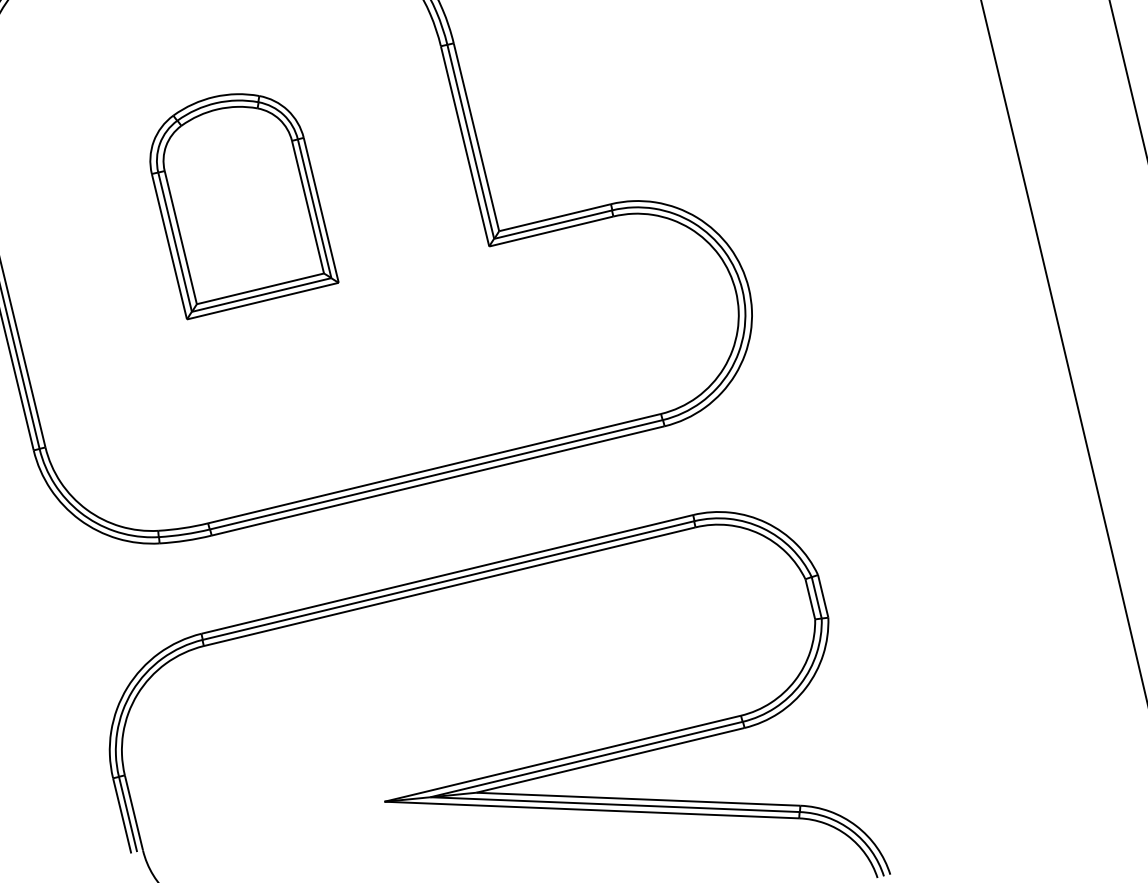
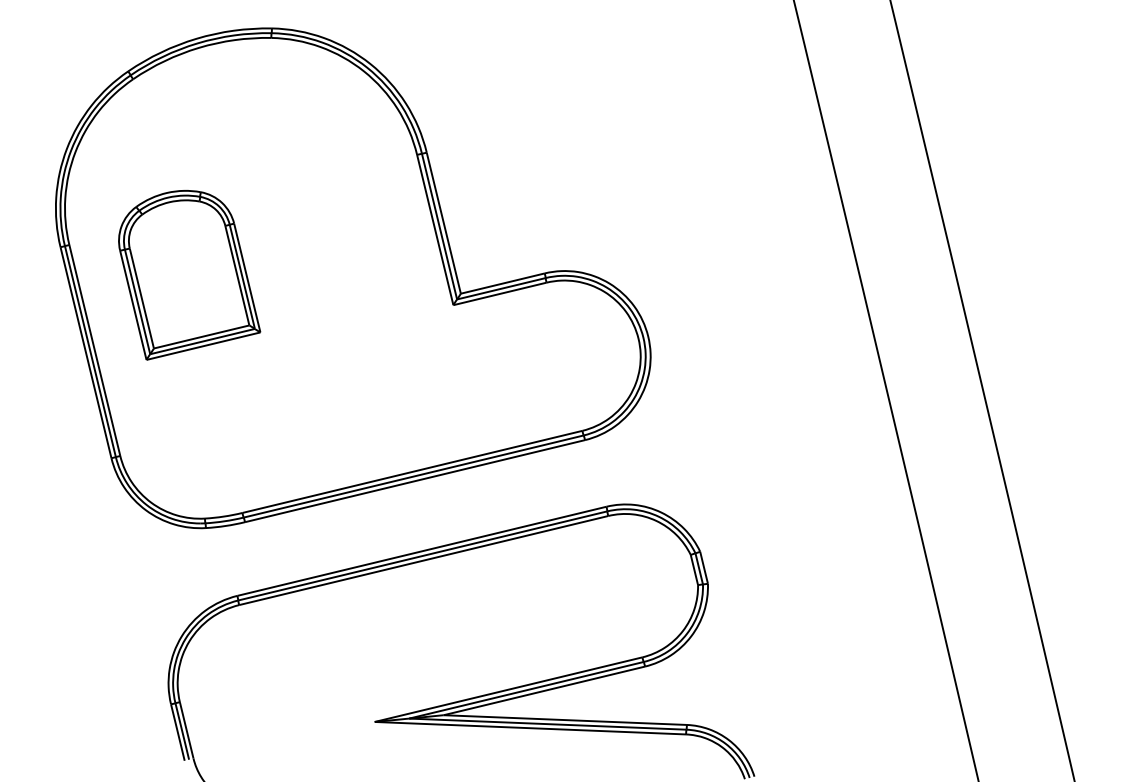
part: (244, 206) -> (189, 275), moved

